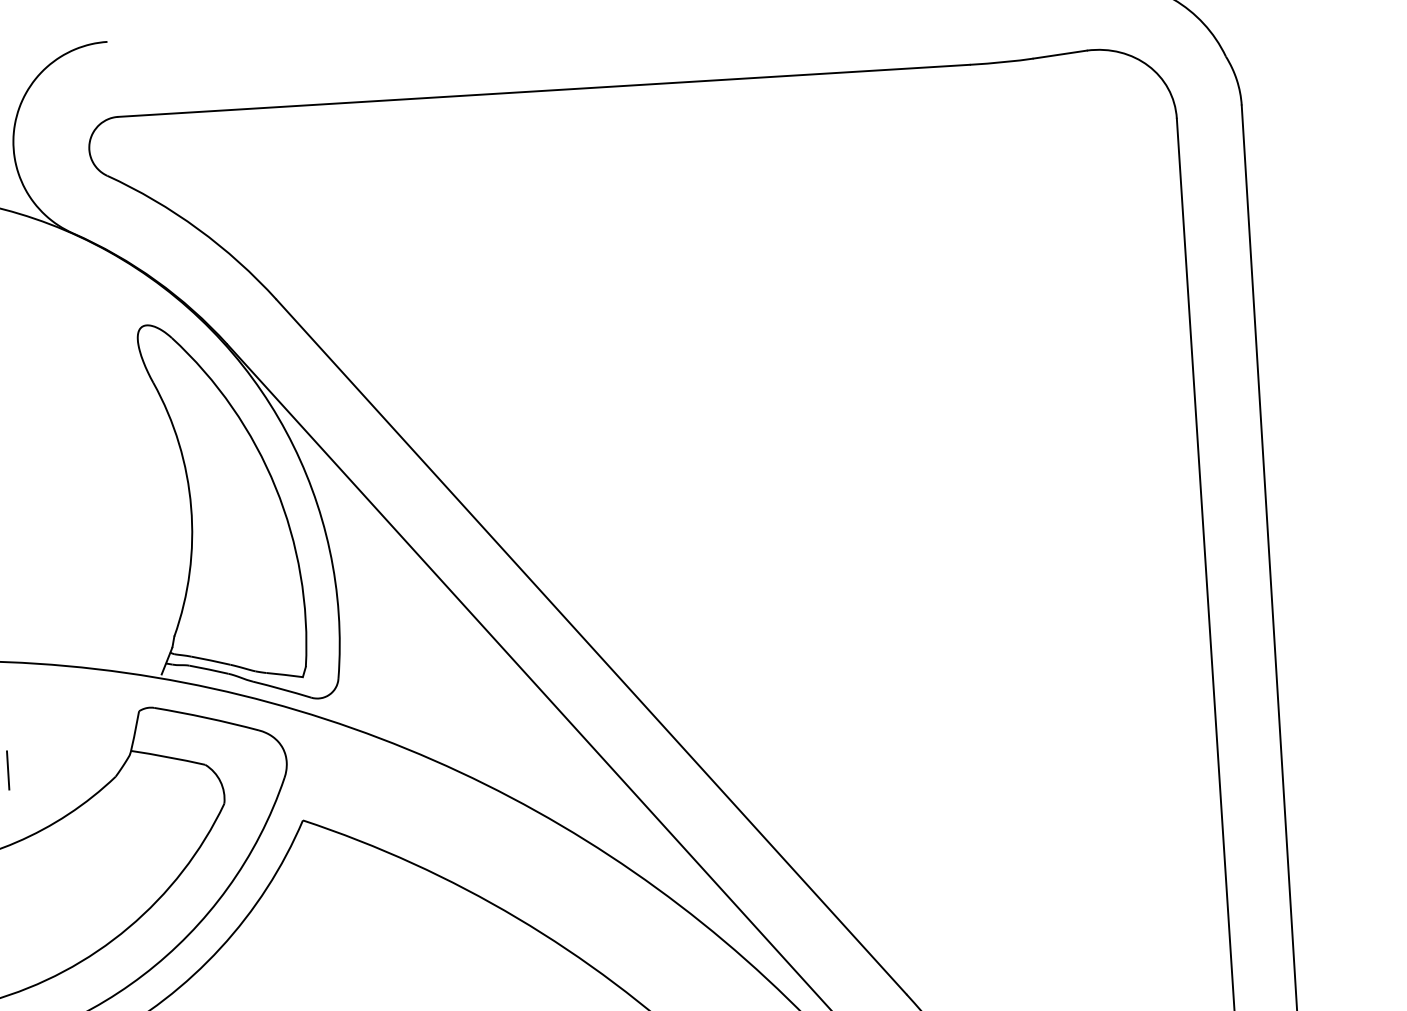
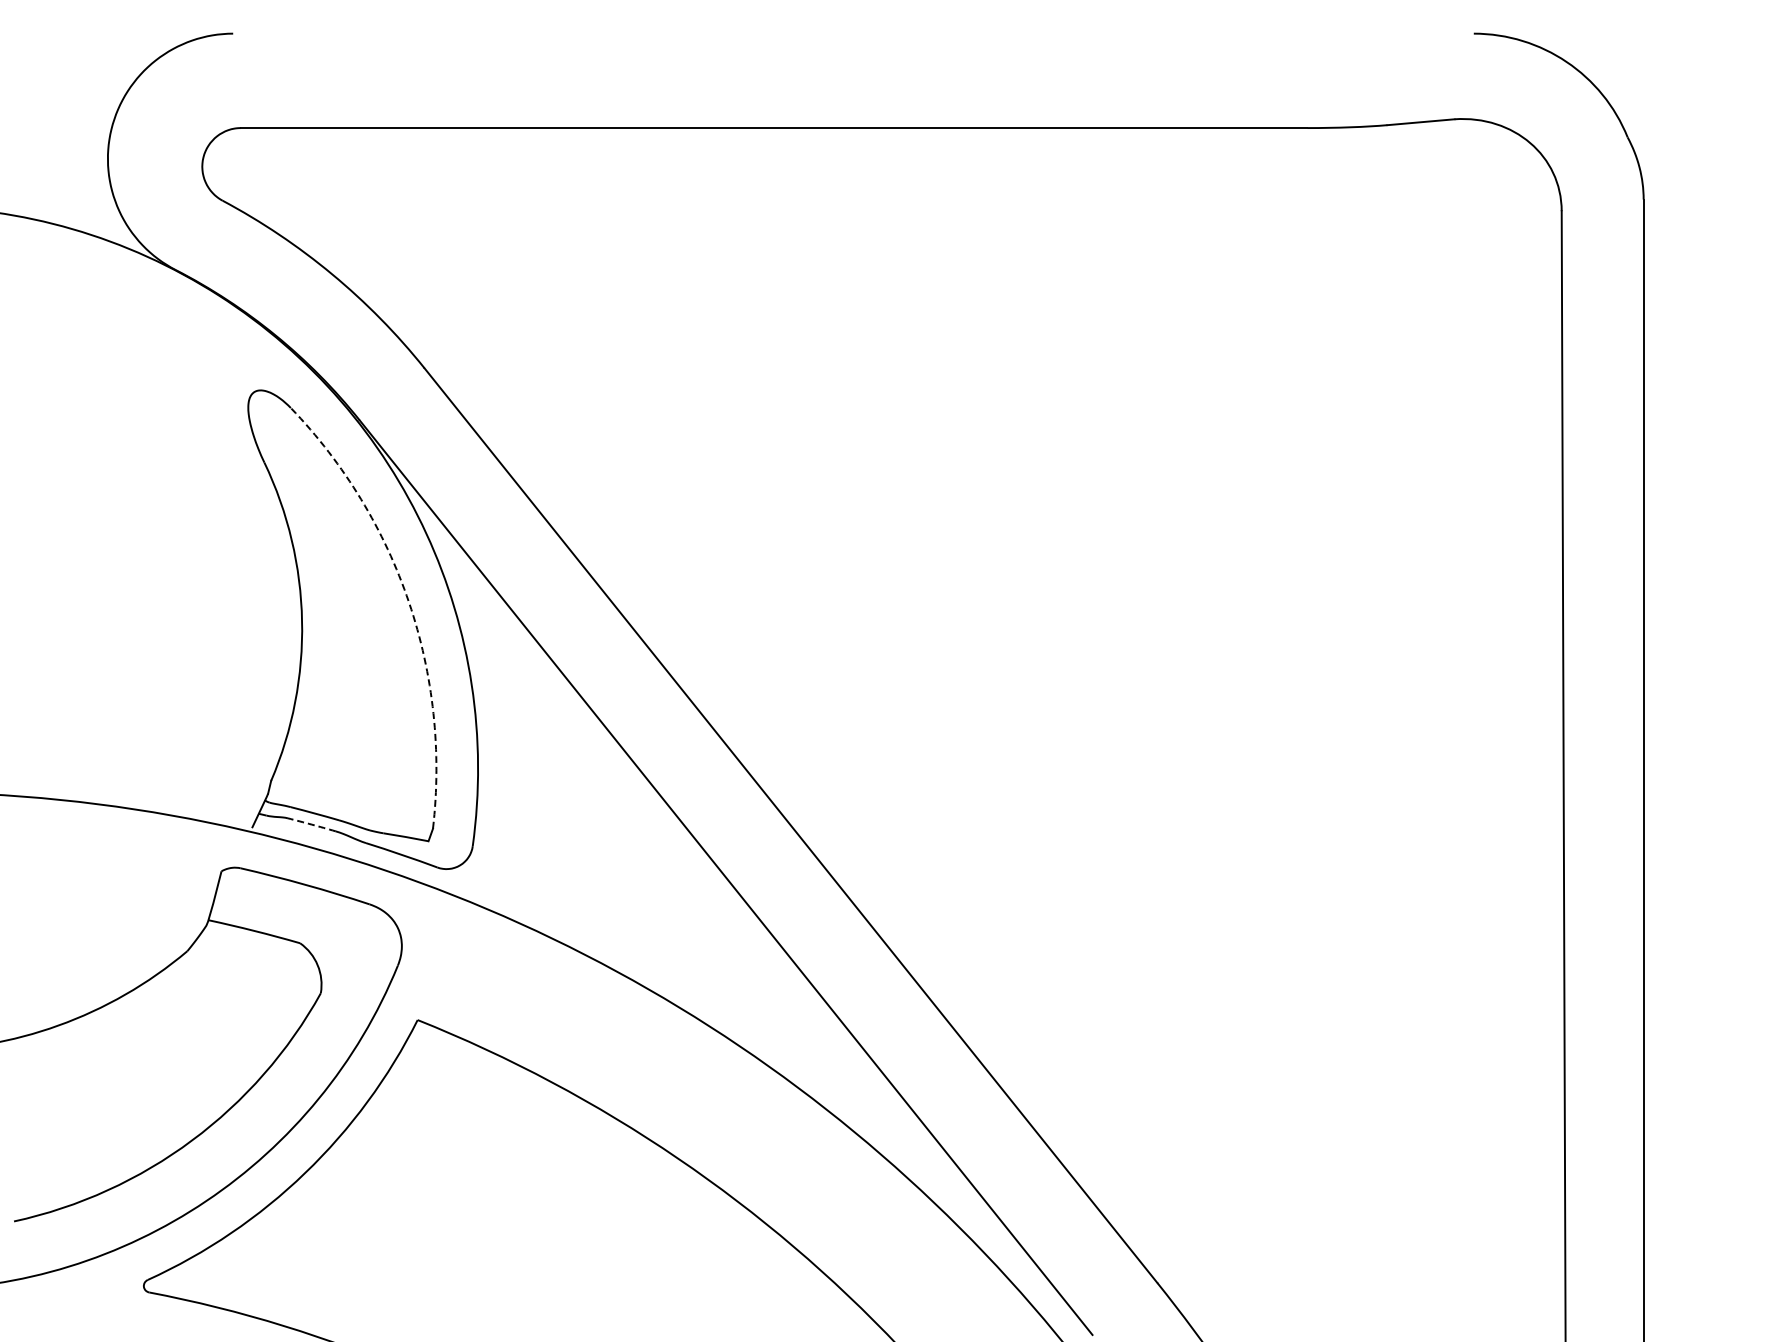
arc: (276, 487) -> (409, 602), solid -> dashed
arc: (208, 669) -> (311, 824), solid -> dashed
line: (8, 770) -> (53, 935), removed

